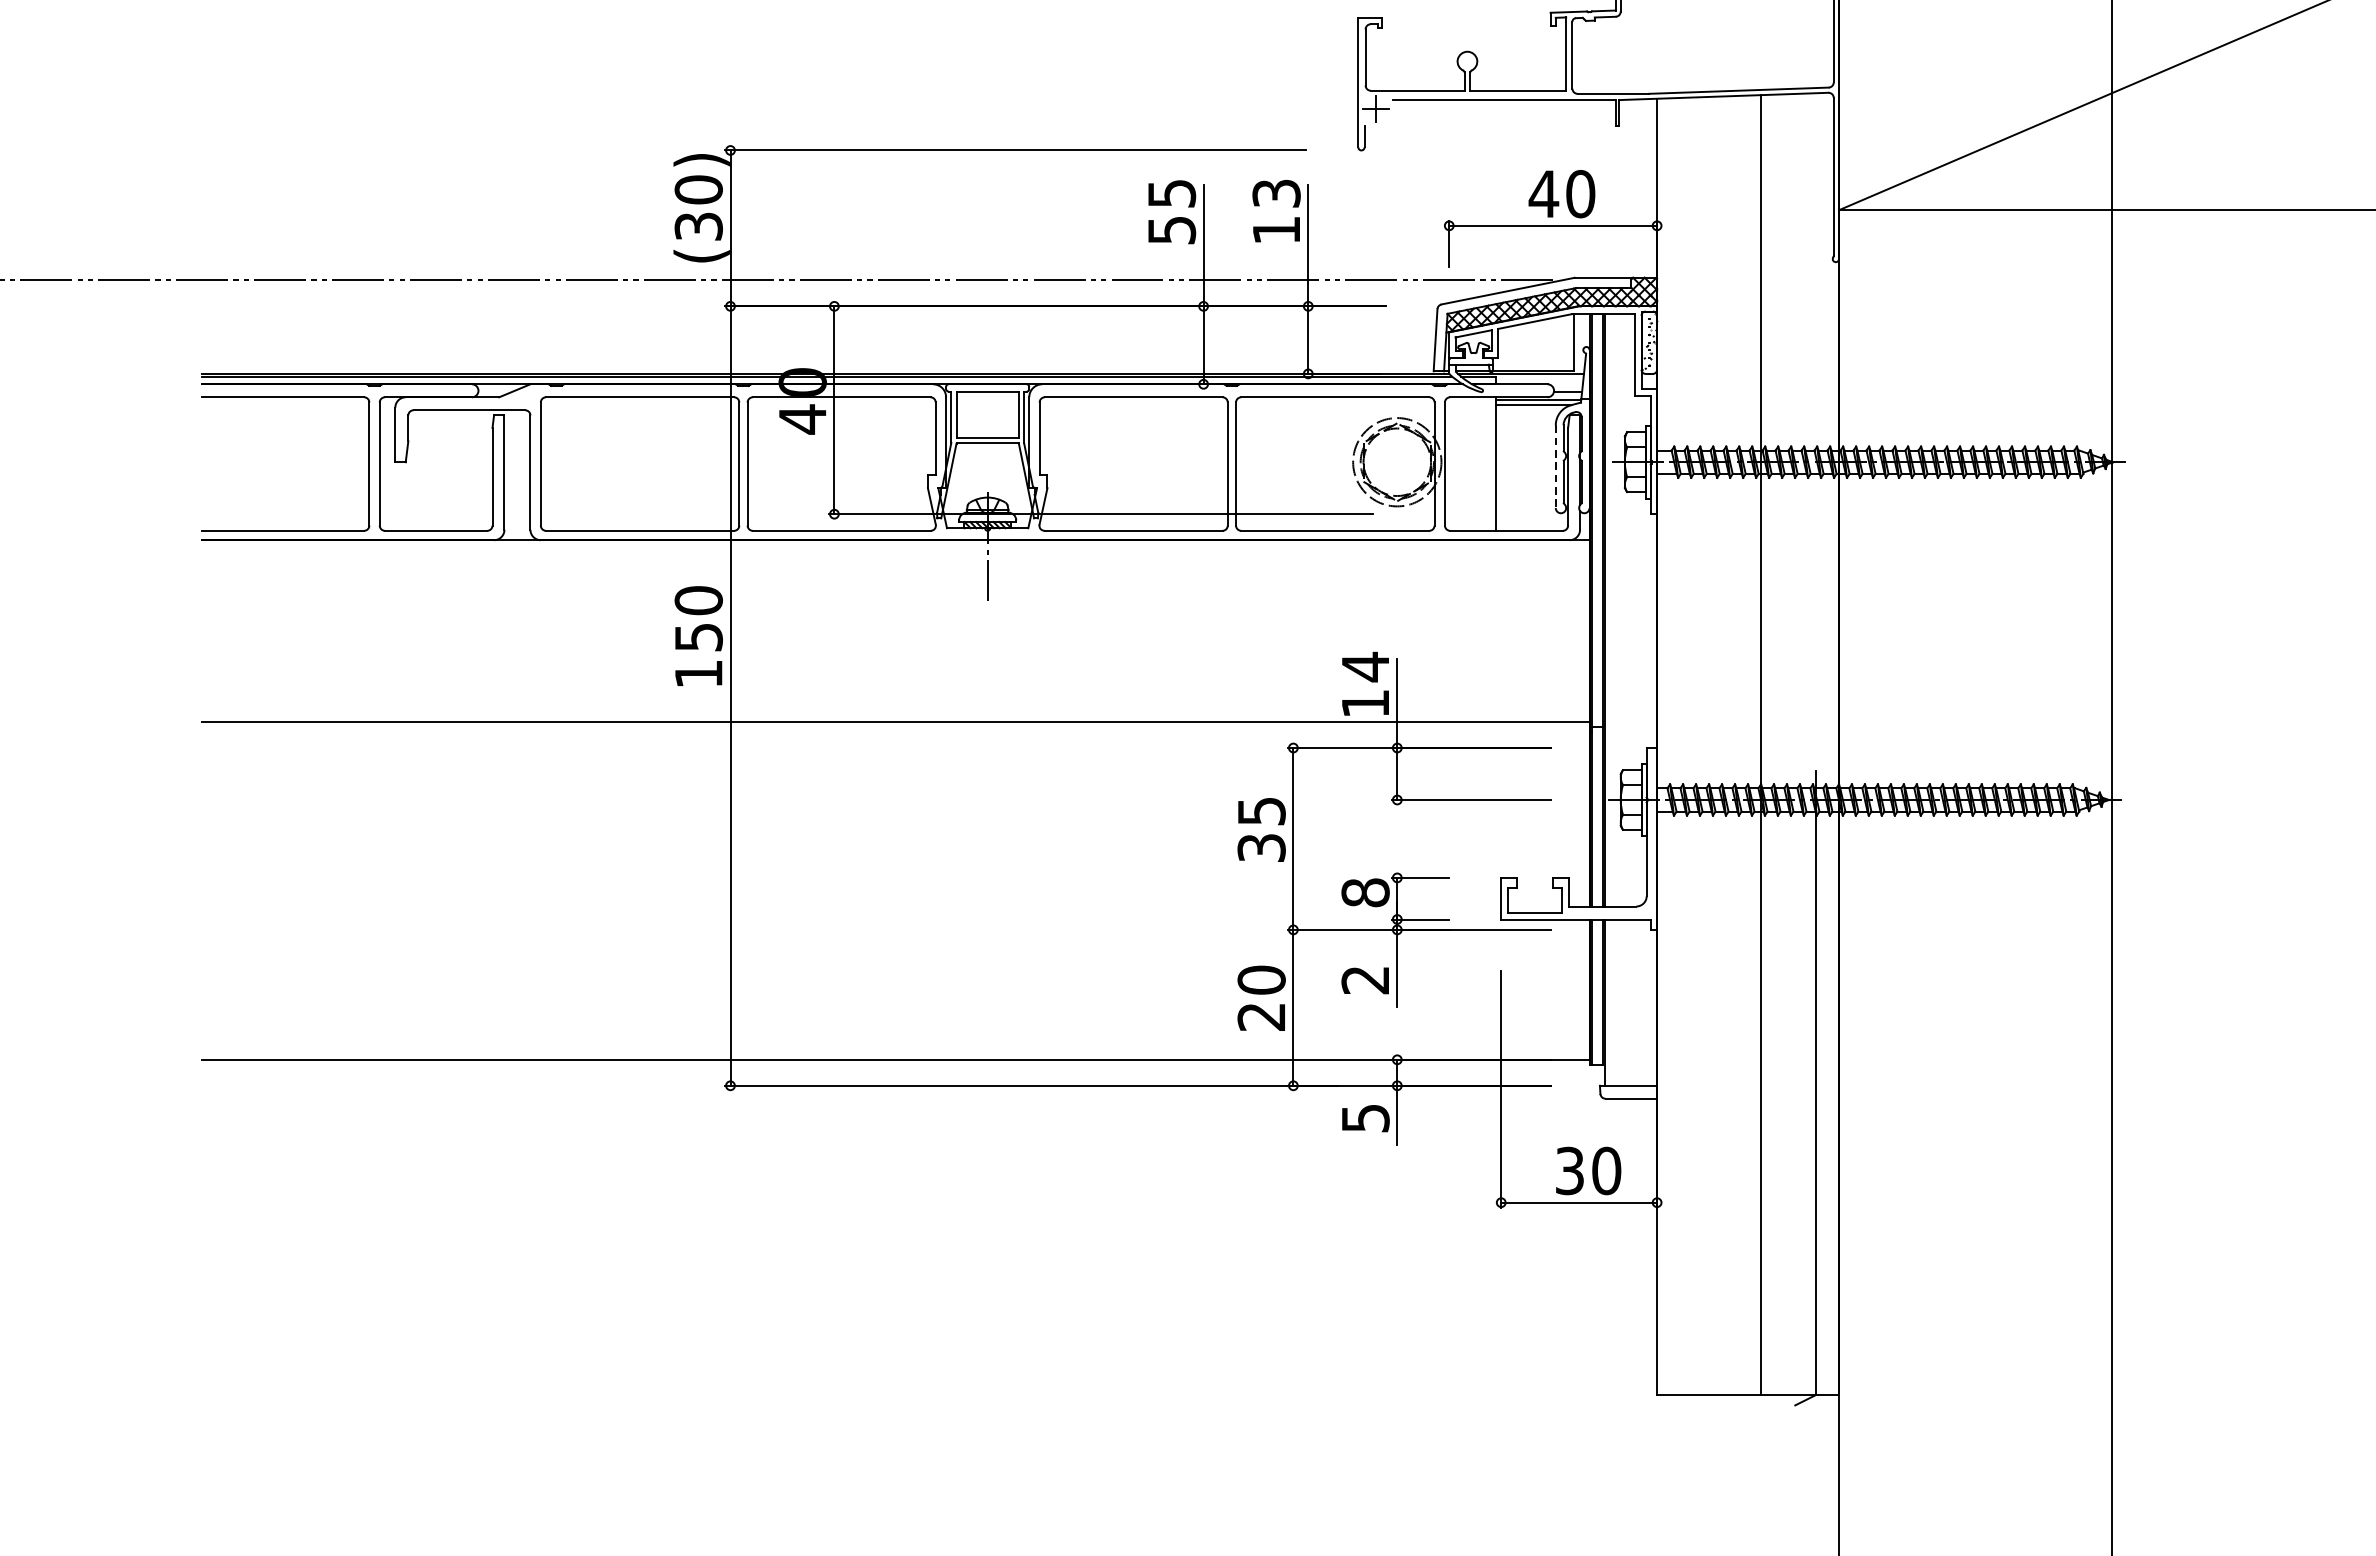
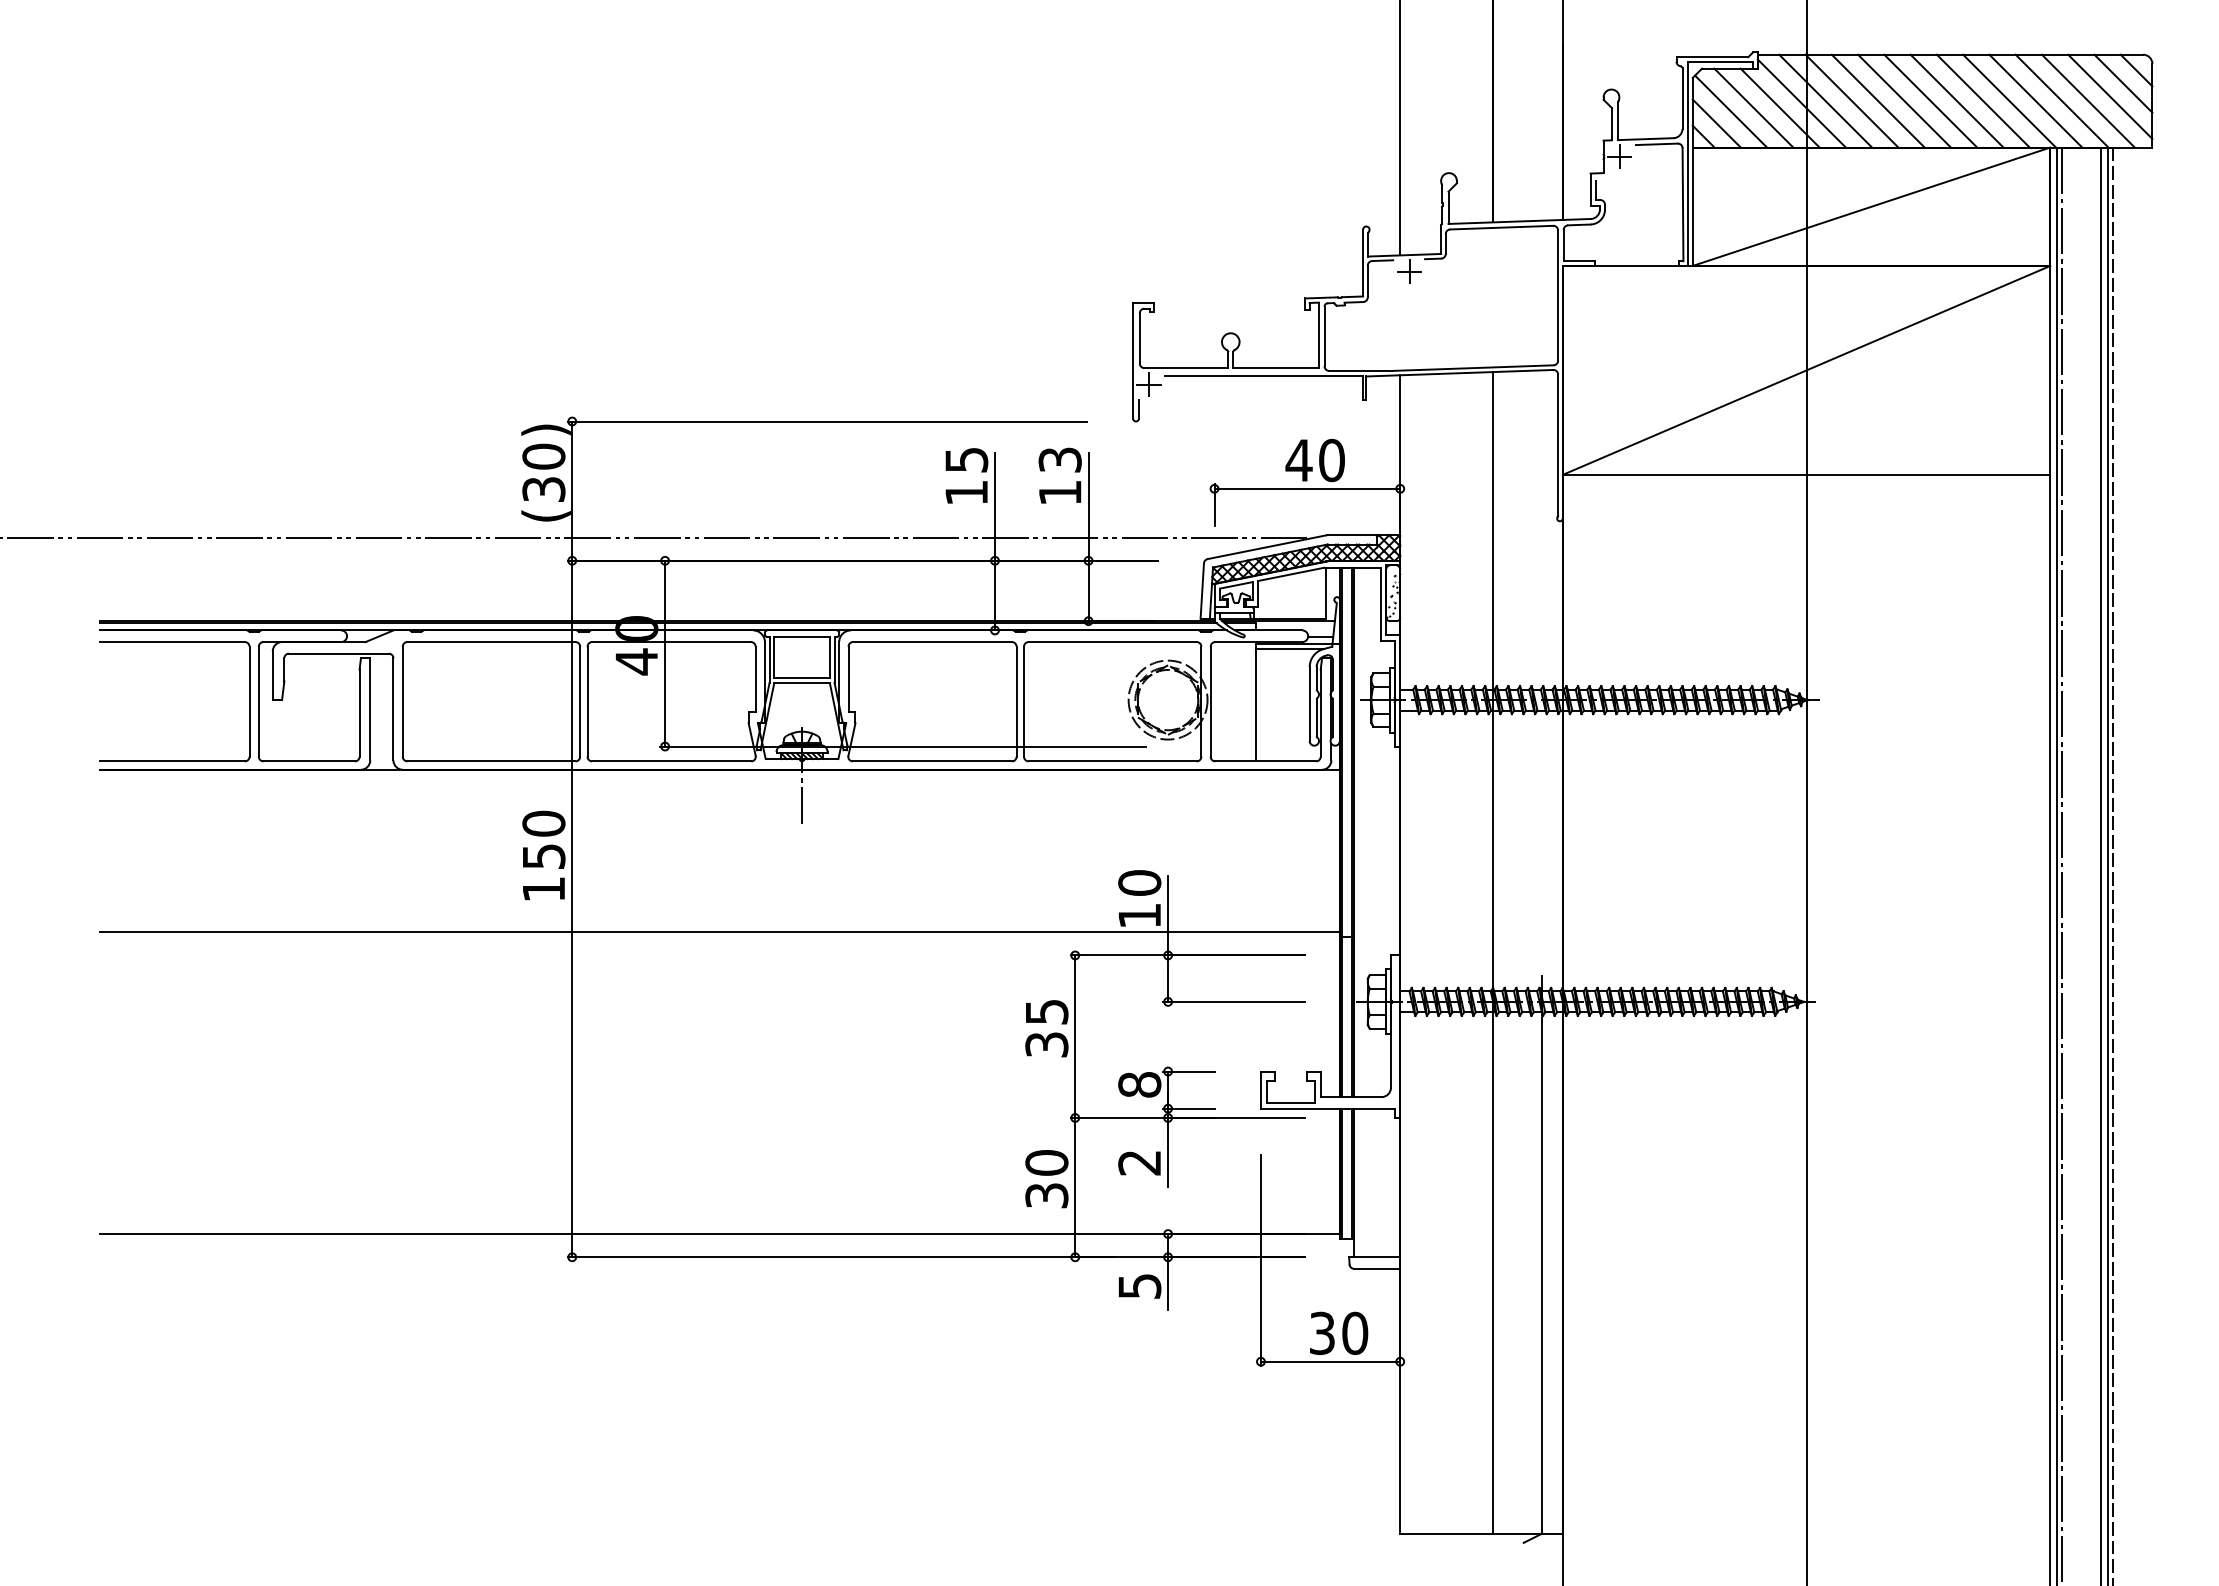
text: (1171, 231) -> (966, 493), 55 -> 15
line: (1555, 467) -> (1309, 704), dashed -> solid
text: (1365, 666) -> (1139, 882), 14 -> 10
text: (1261, 1016) -> (1046, 1195), 20 -> 30

